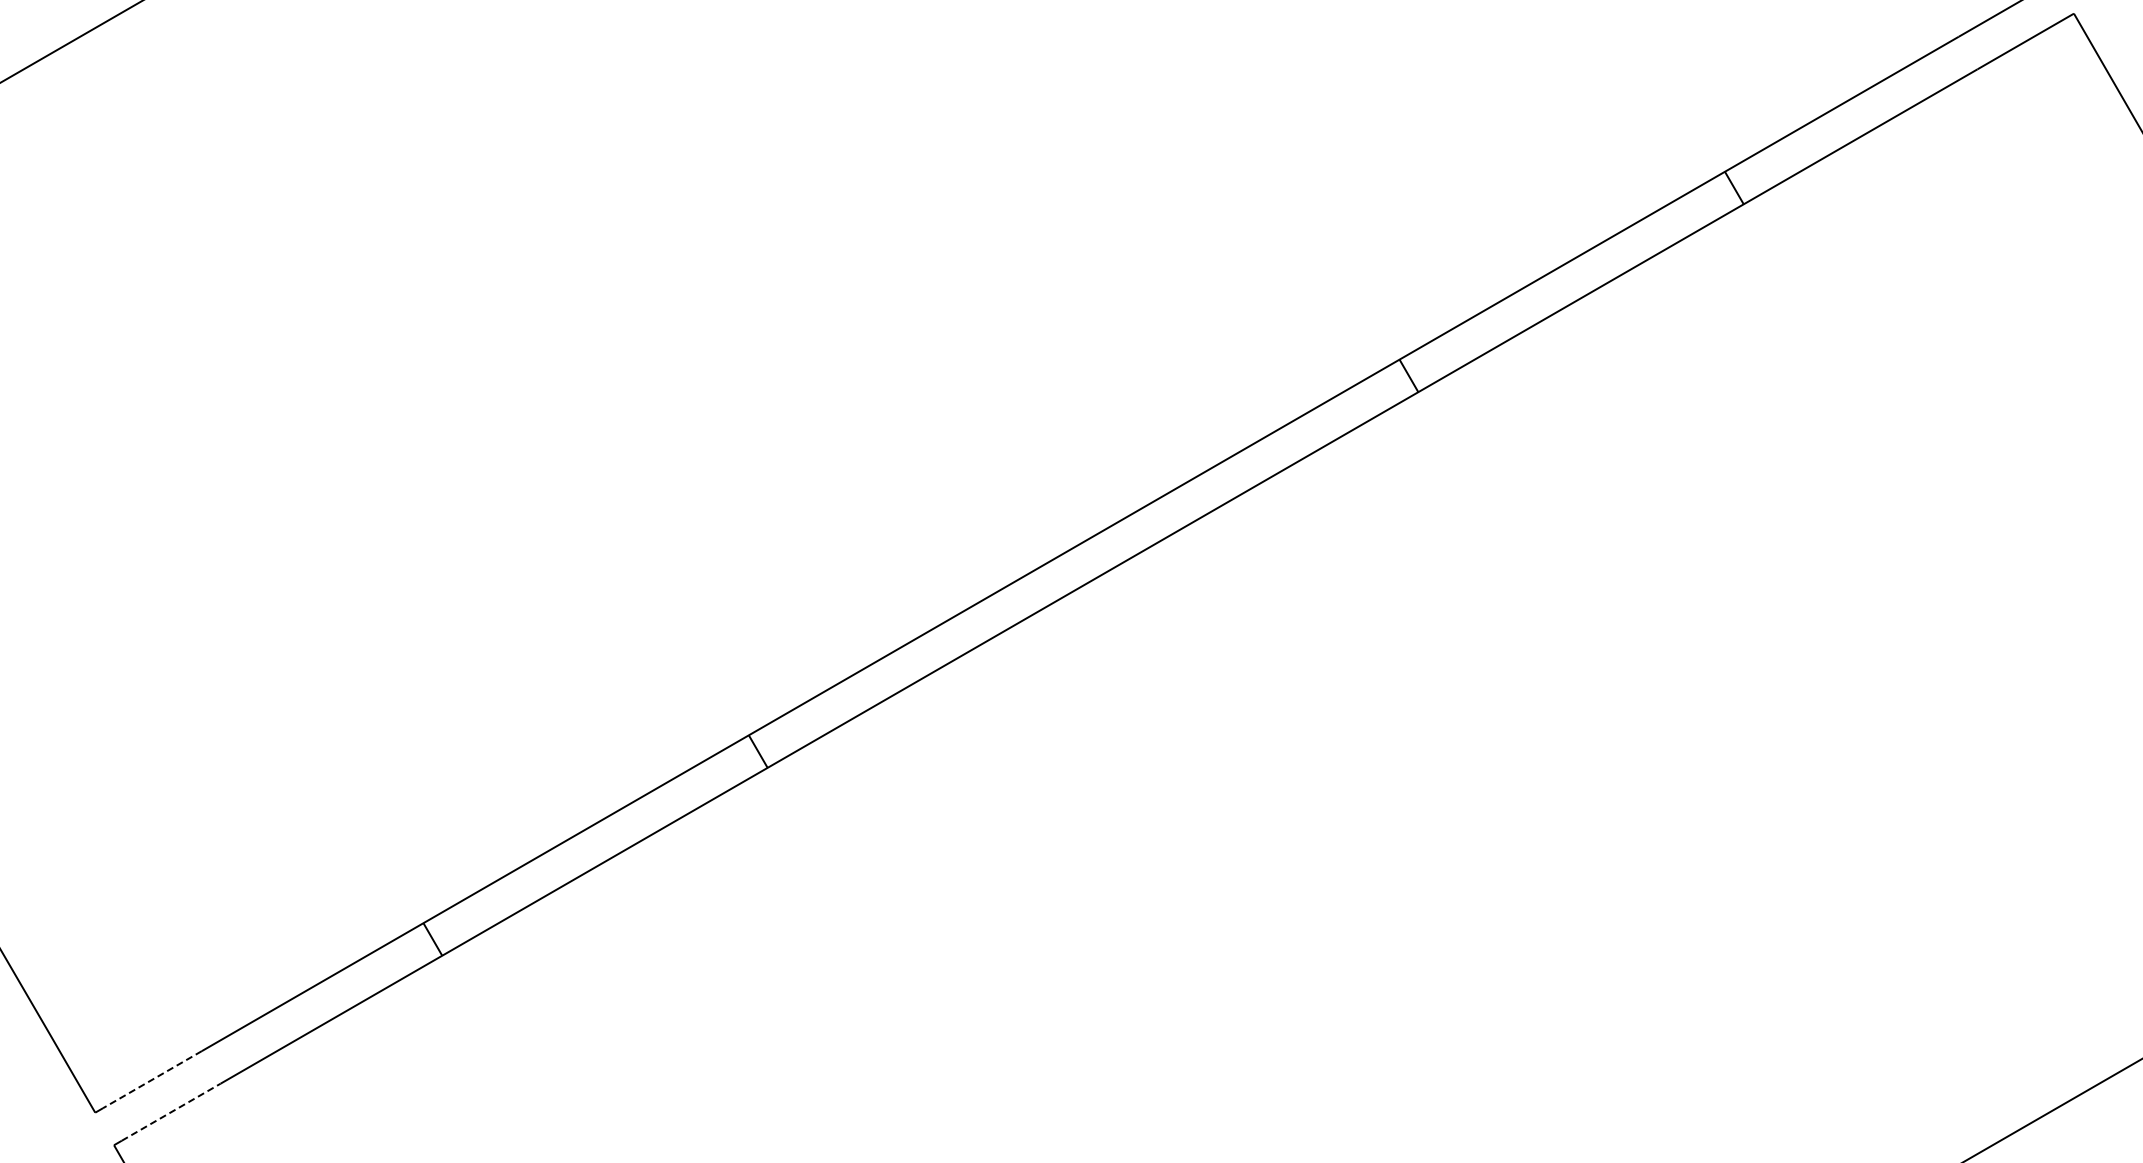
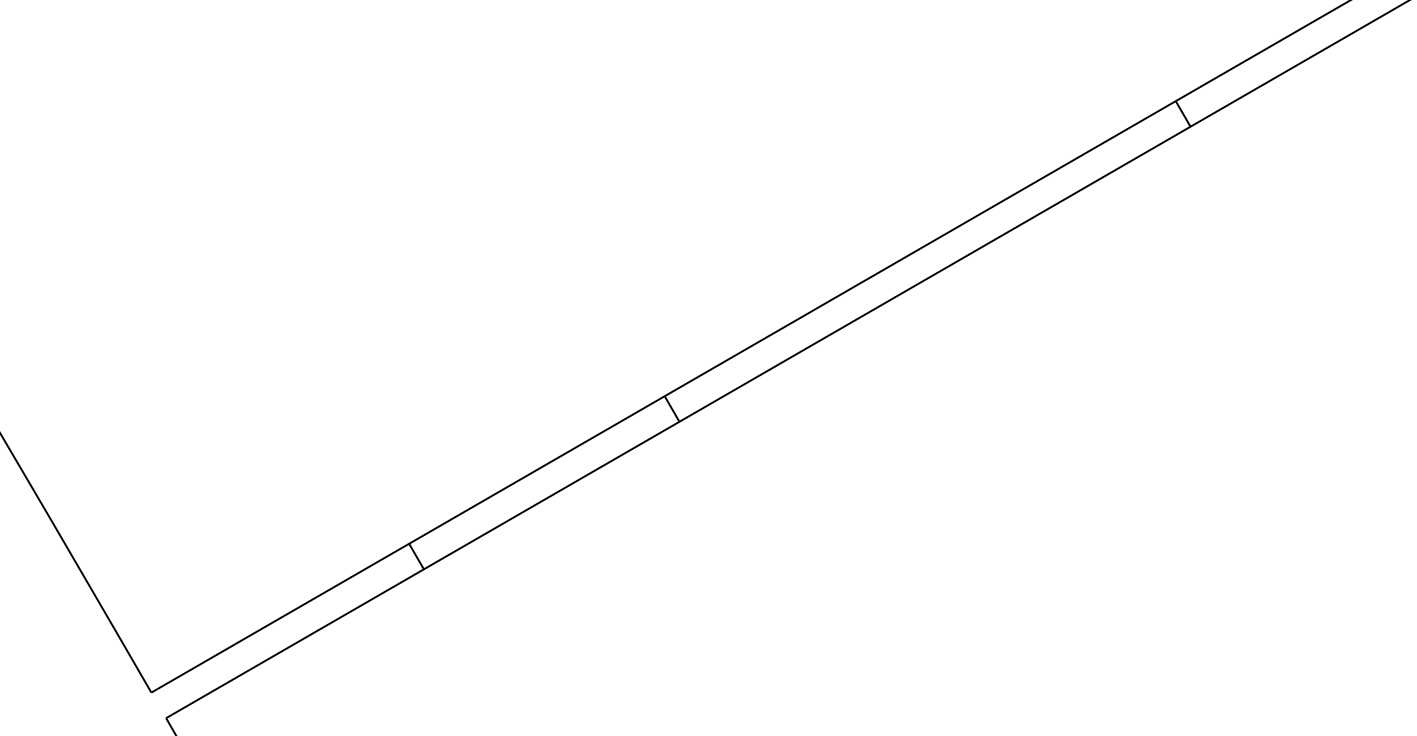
line: (151, 1079) -> (195, 666), dashed -> solid
line: (171, 1111) -> (211, 691), dashed -> solid

